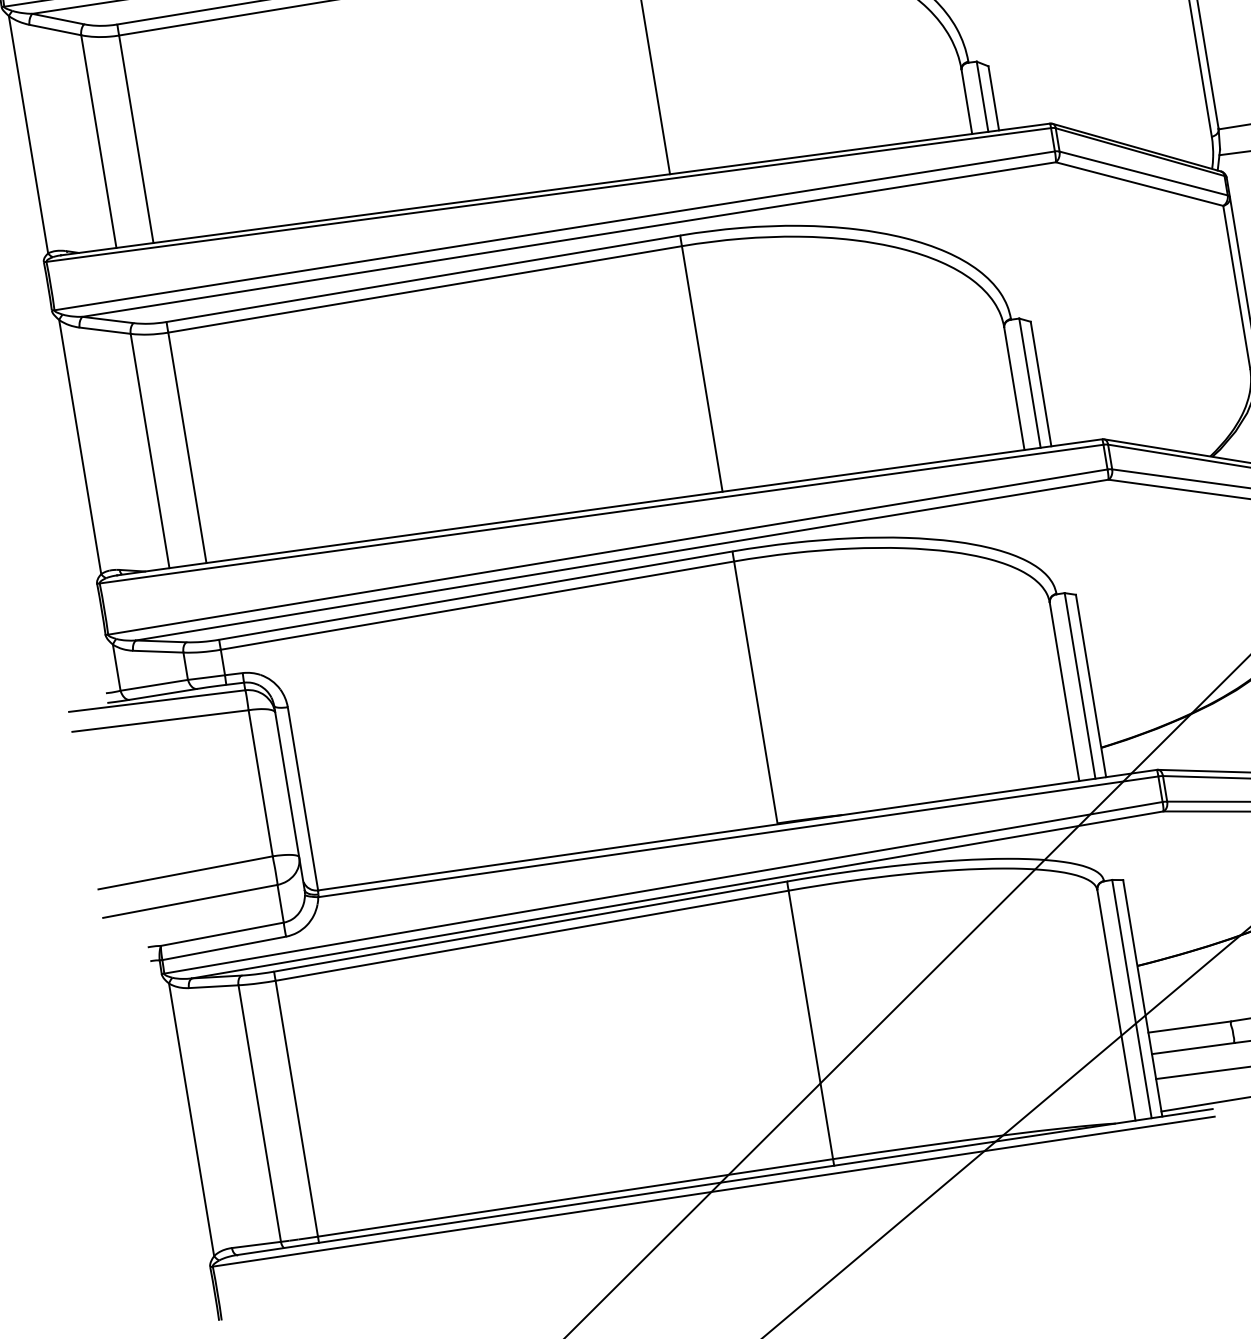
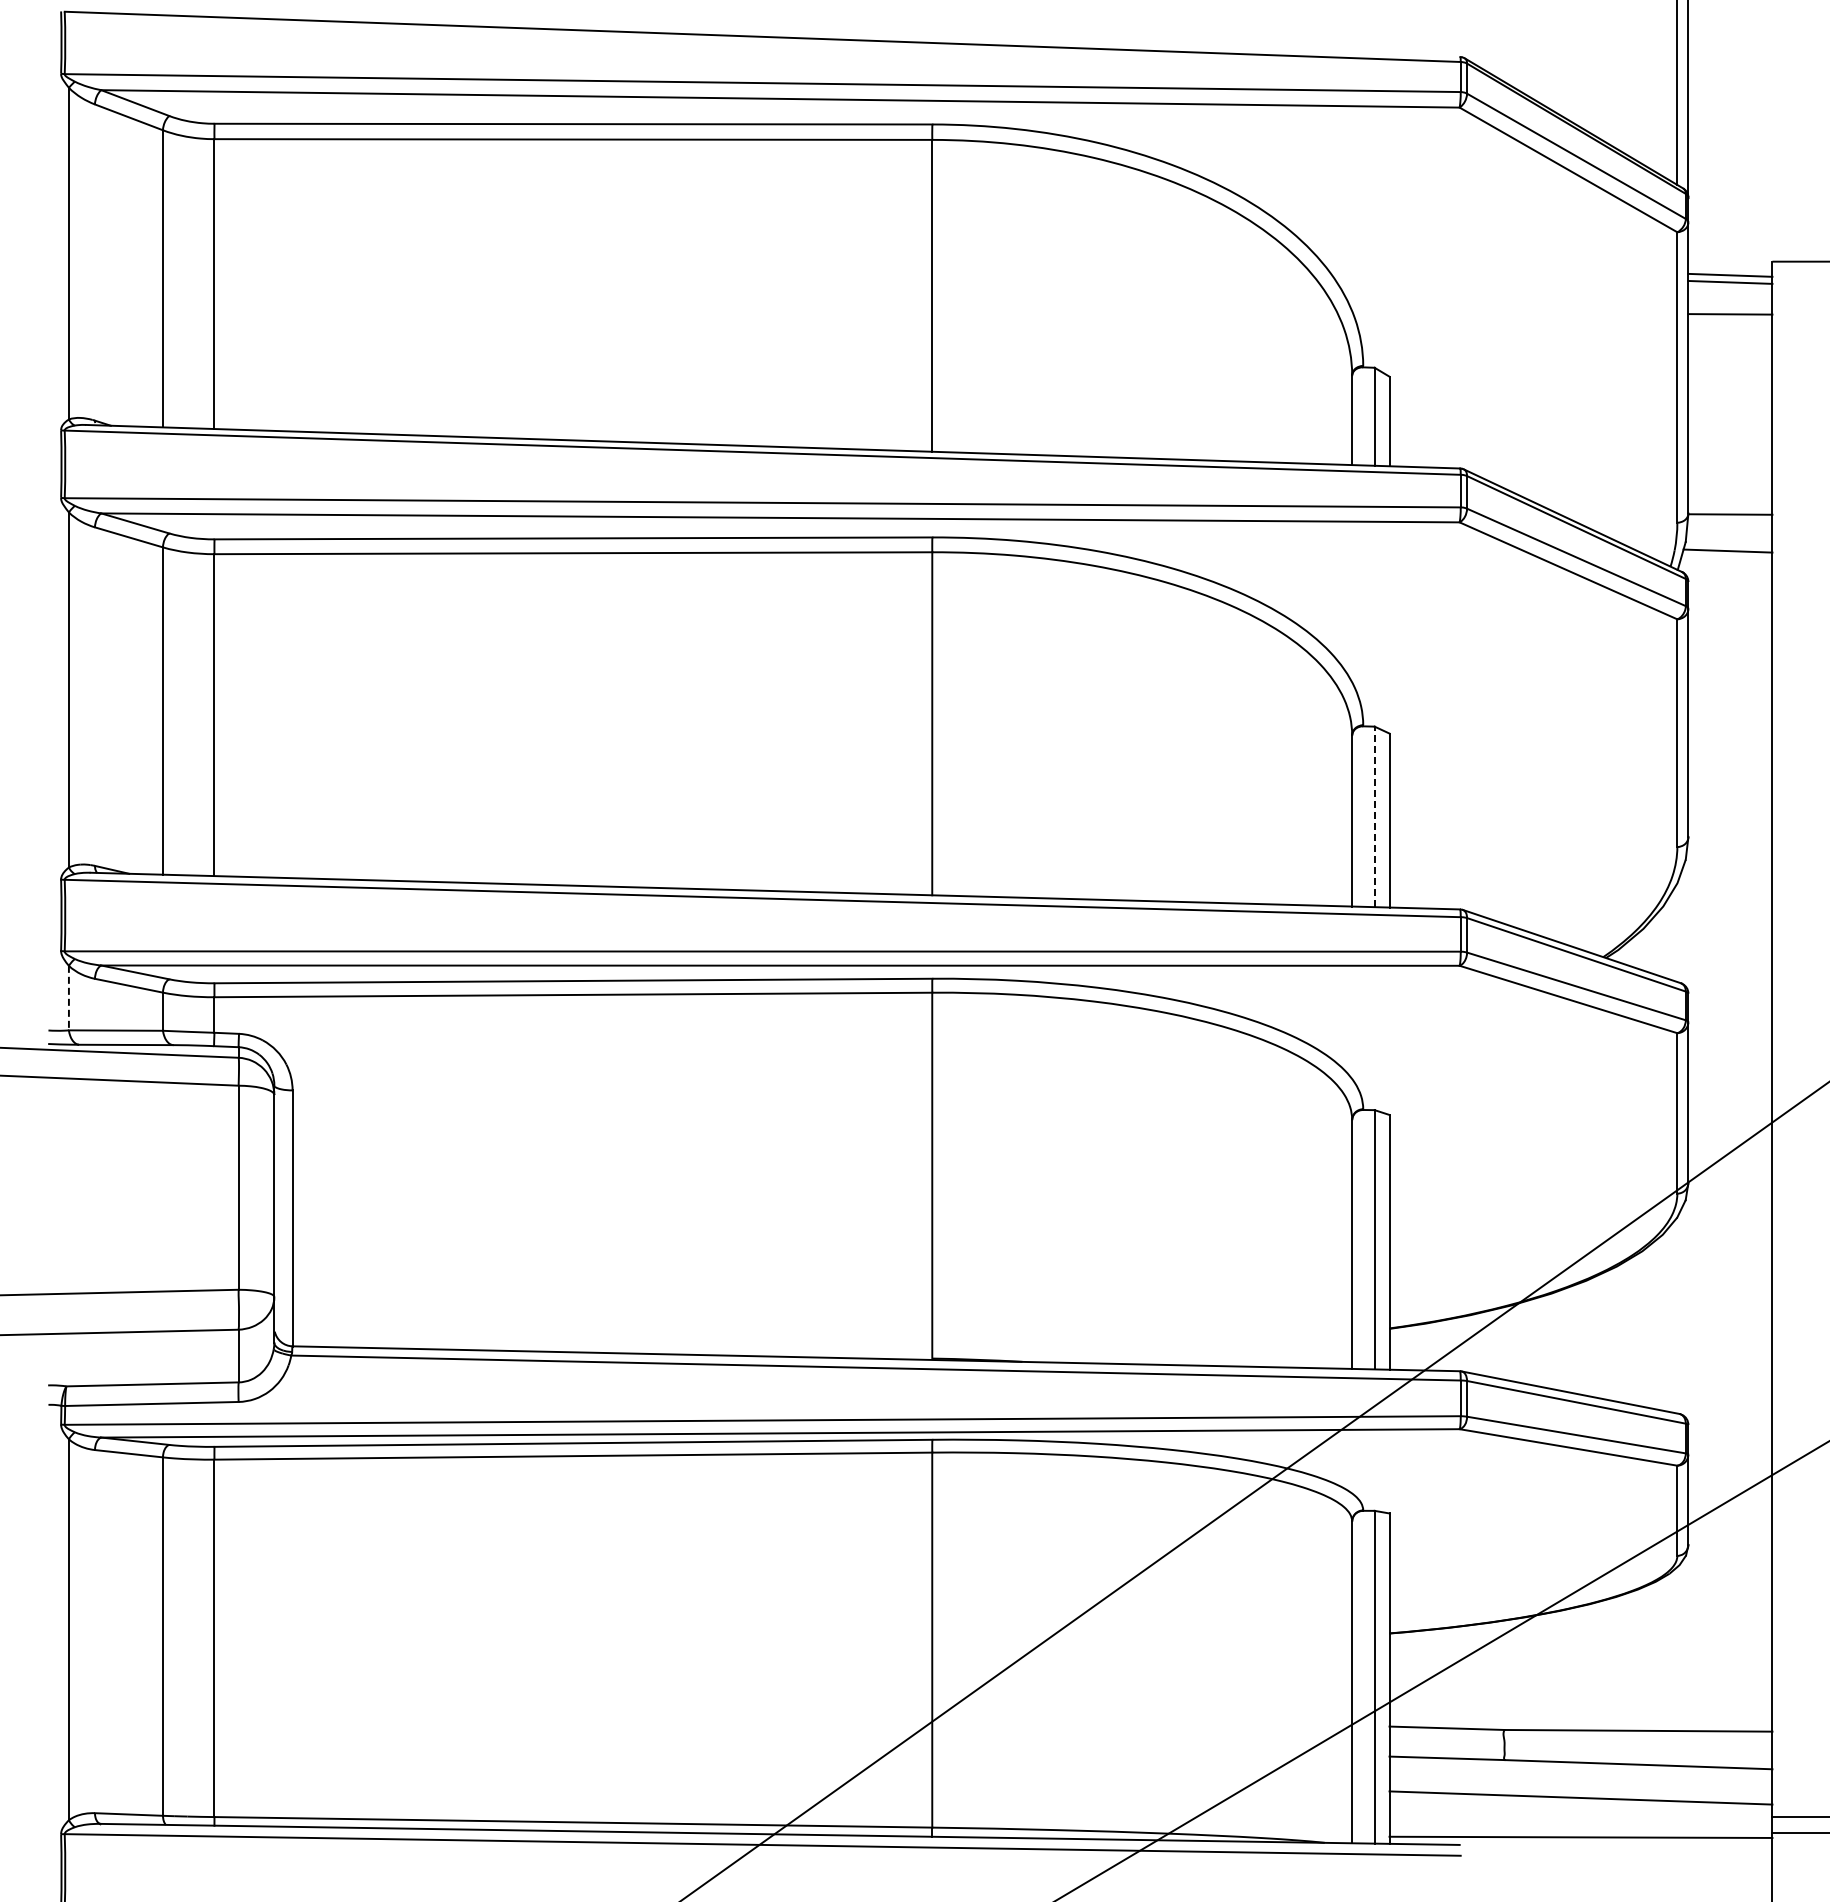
line: (1029, 382) -> (1374, 816), solid -> dashed
line: (116, 667) -> (68, 998), solid -> dashed

